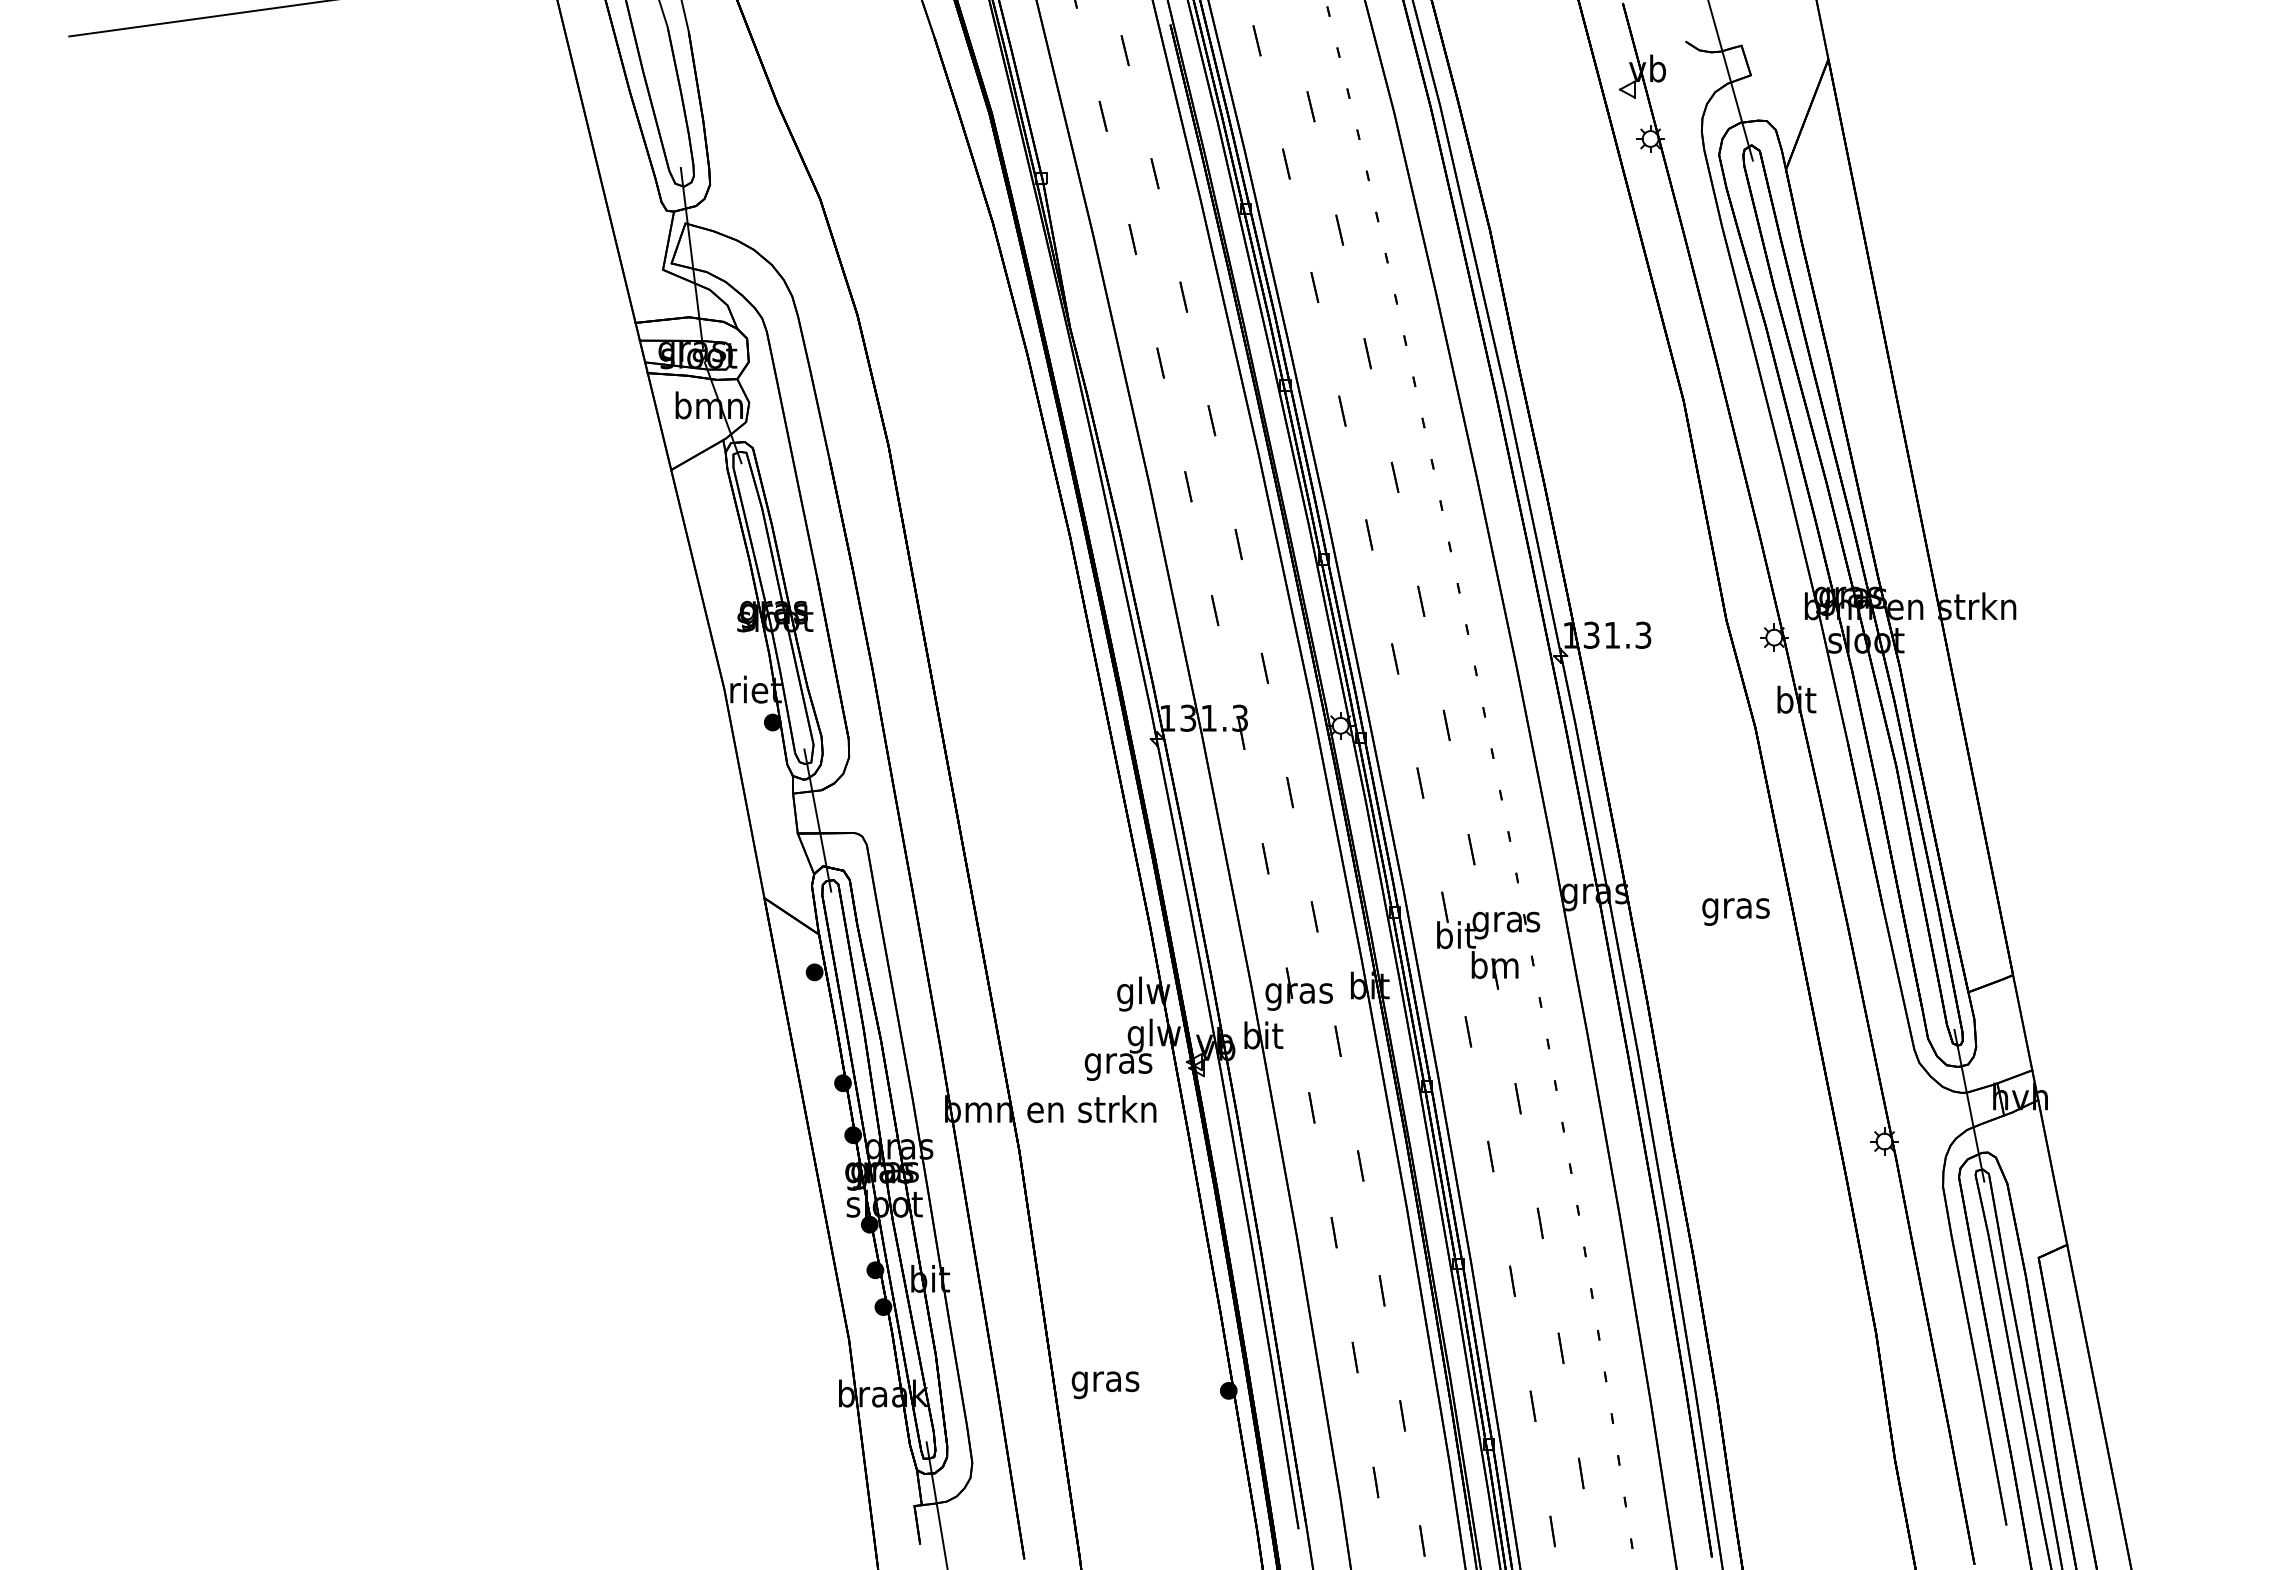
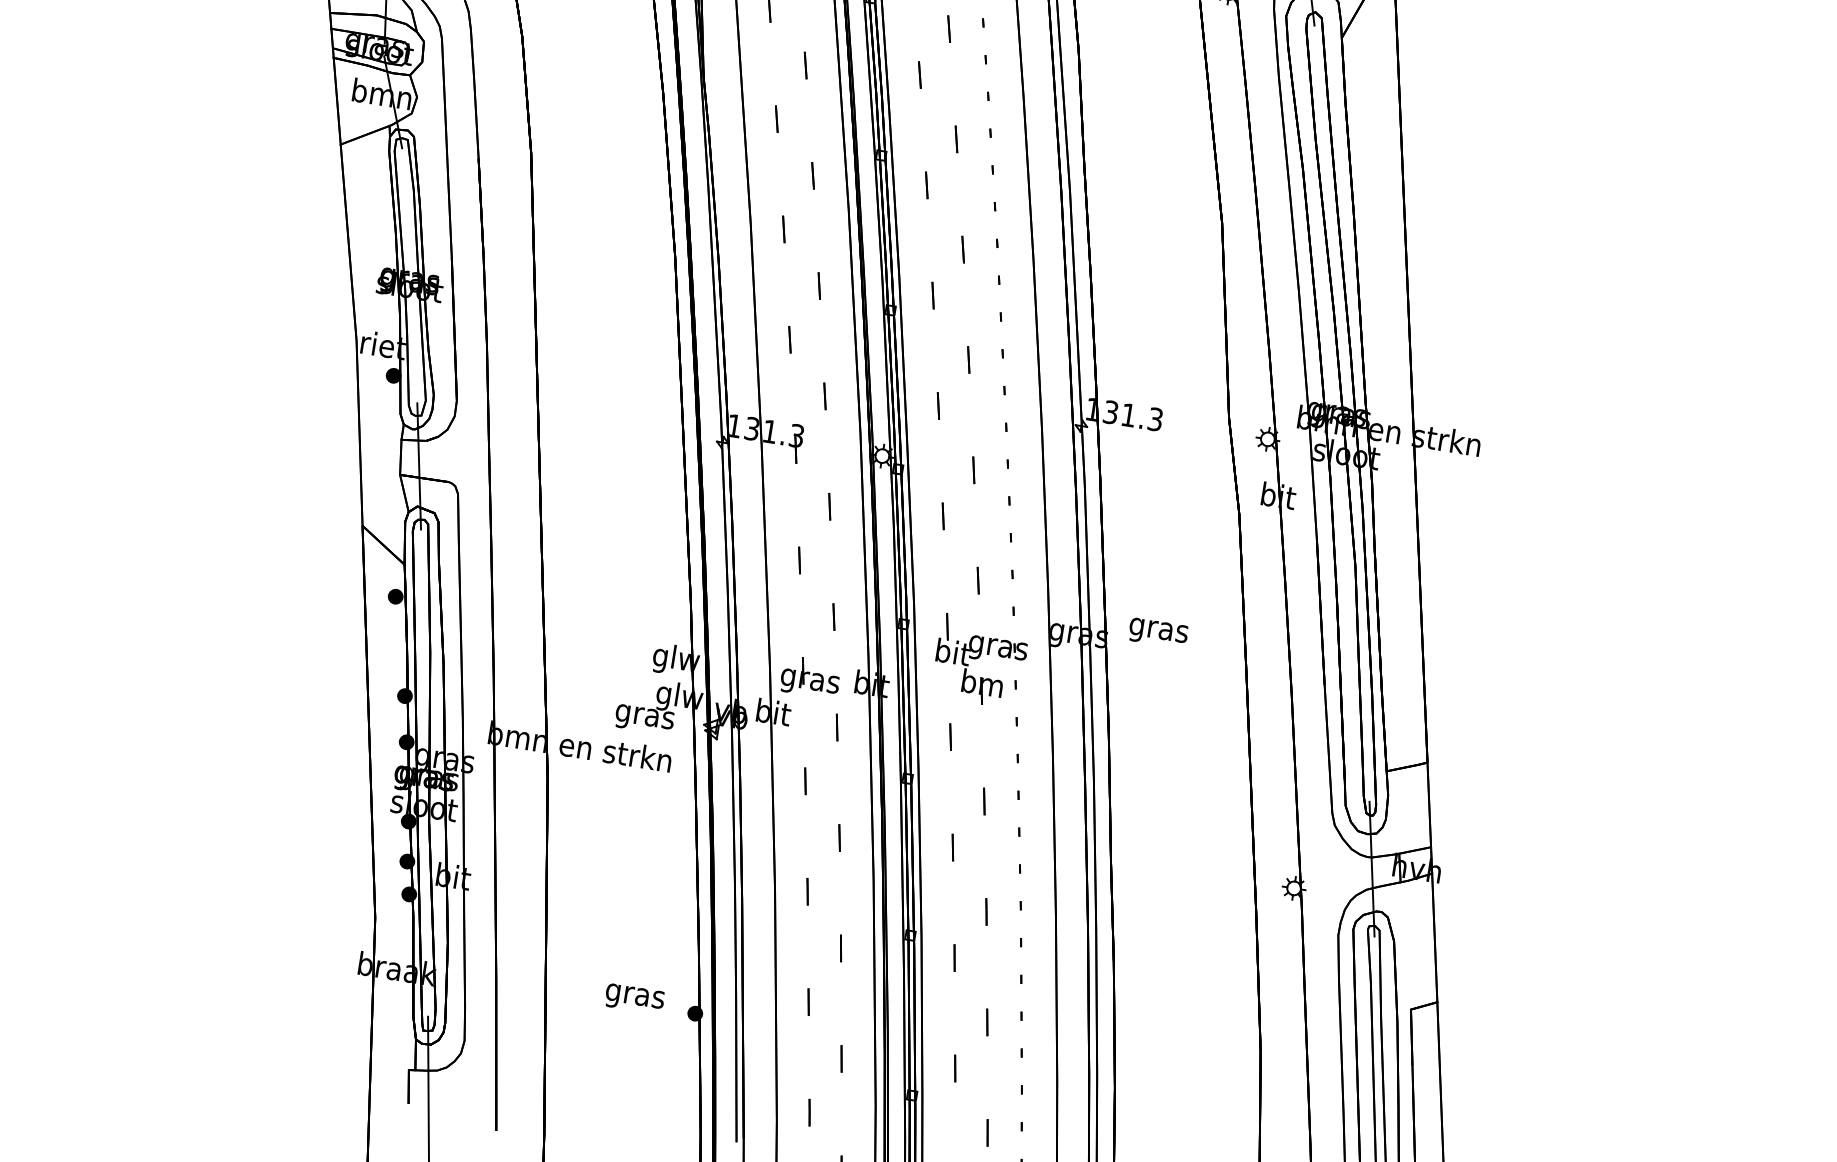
text: (1735, 911) -> (1157, 632), moved
text: (1105, 1385) -> (634, 999), moved

